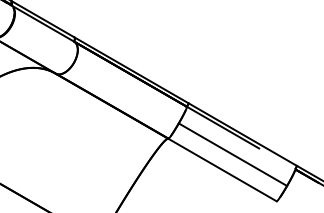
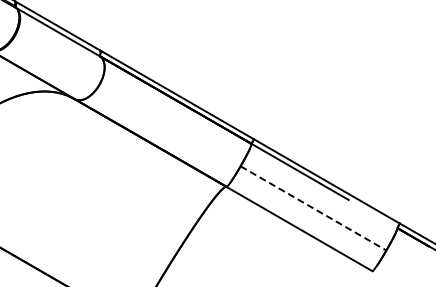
line: (232, 154) -> (313, 208), solid -> dashed

